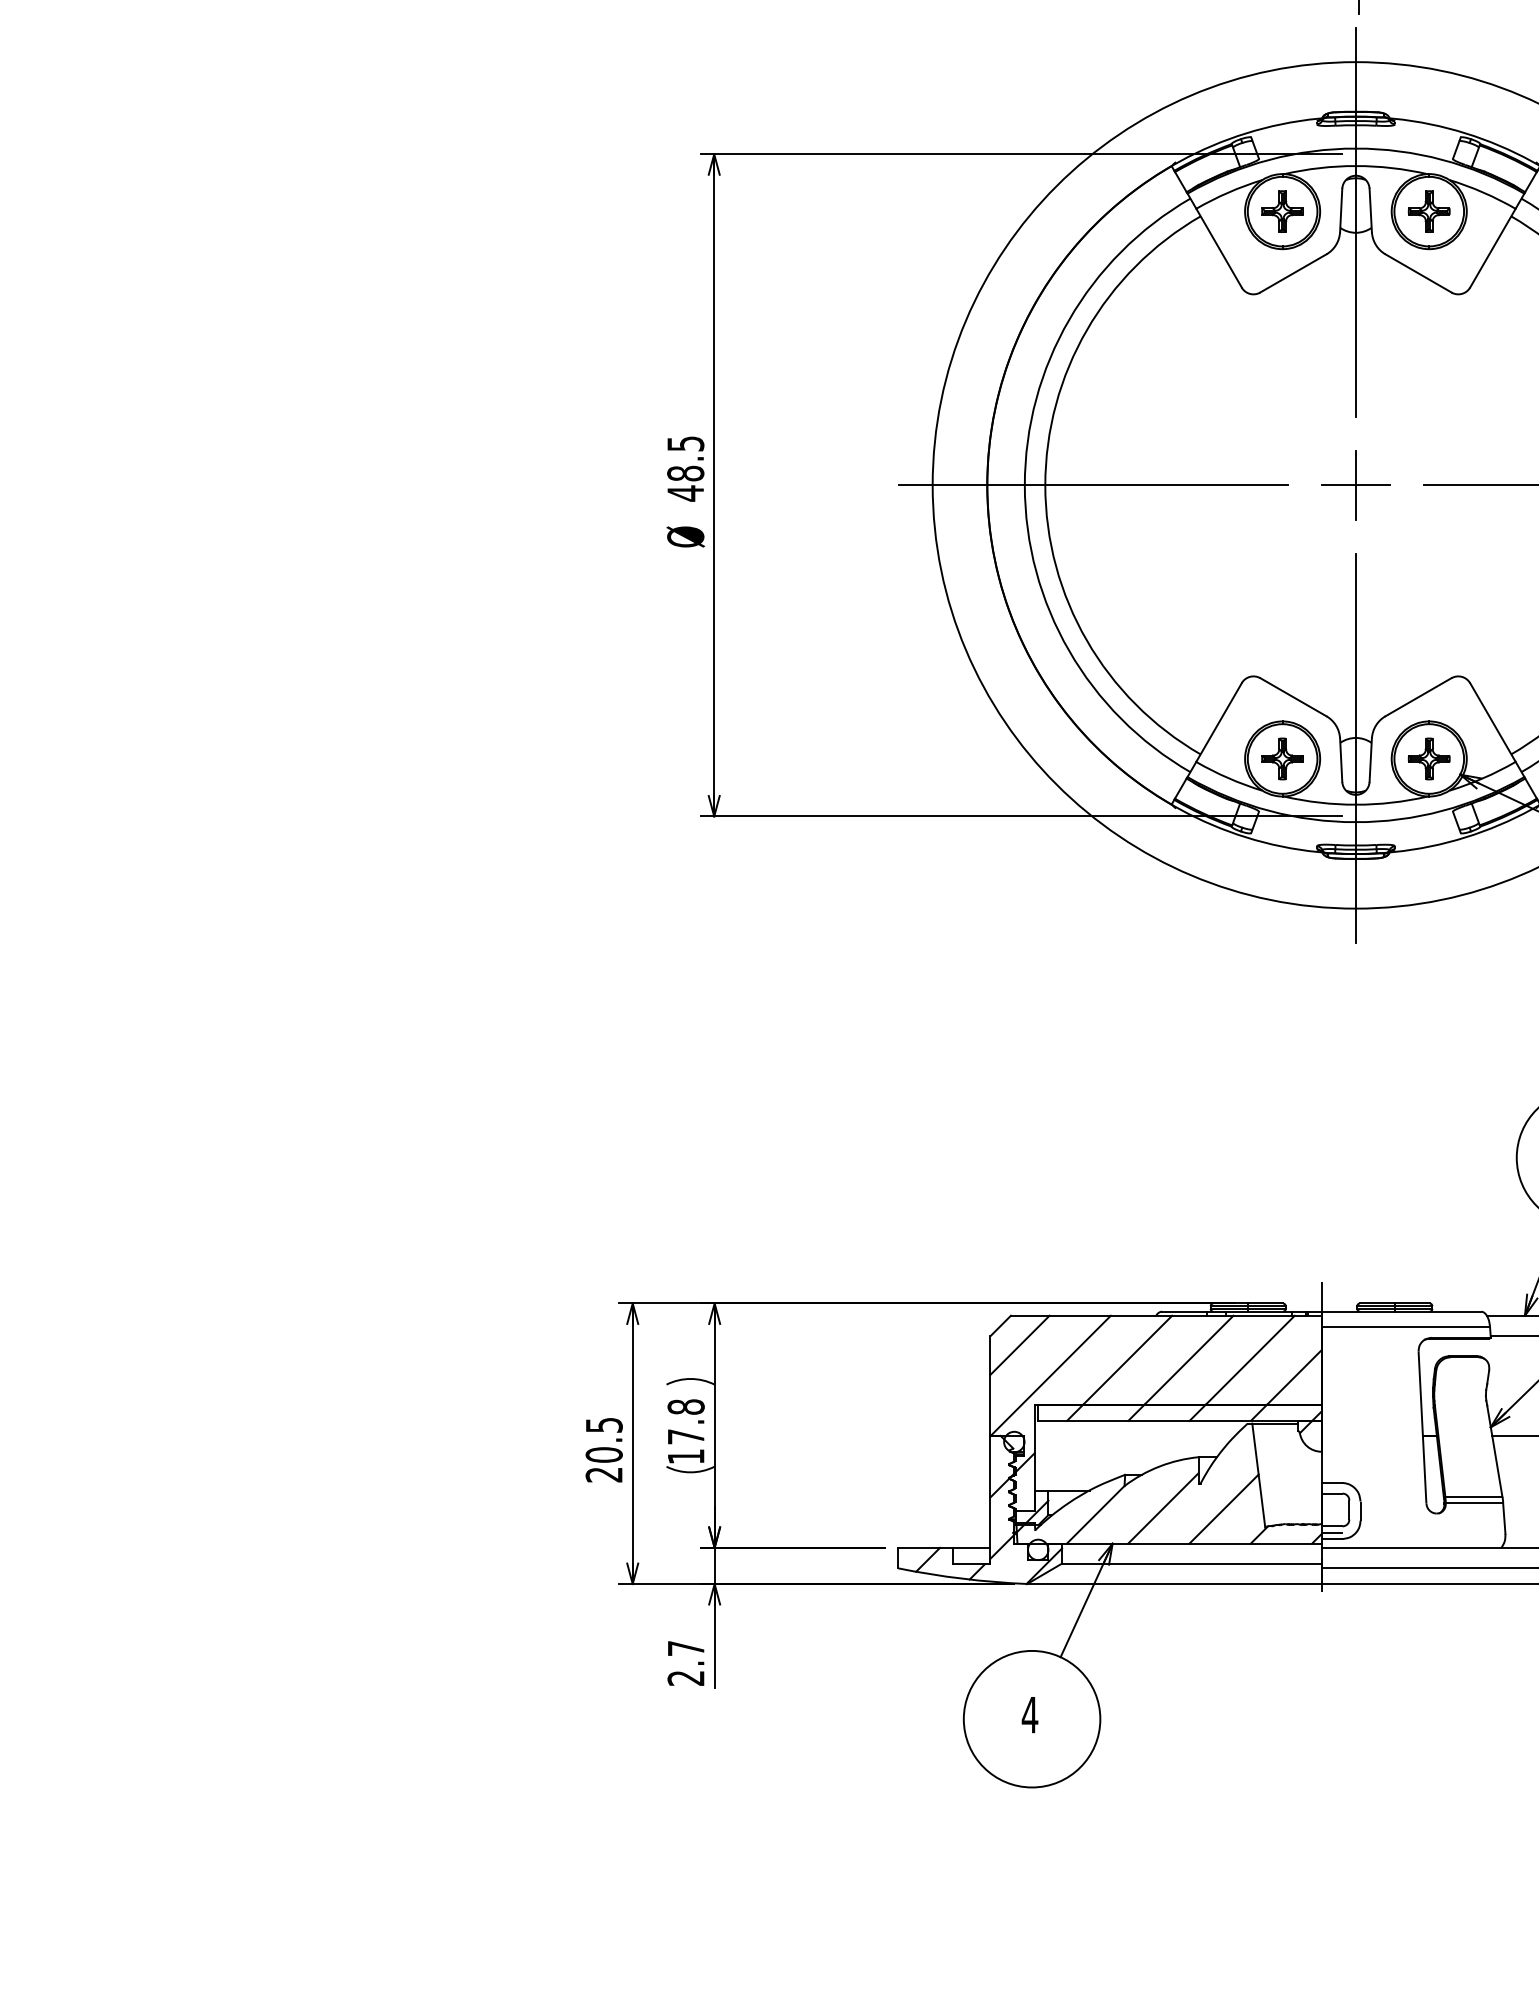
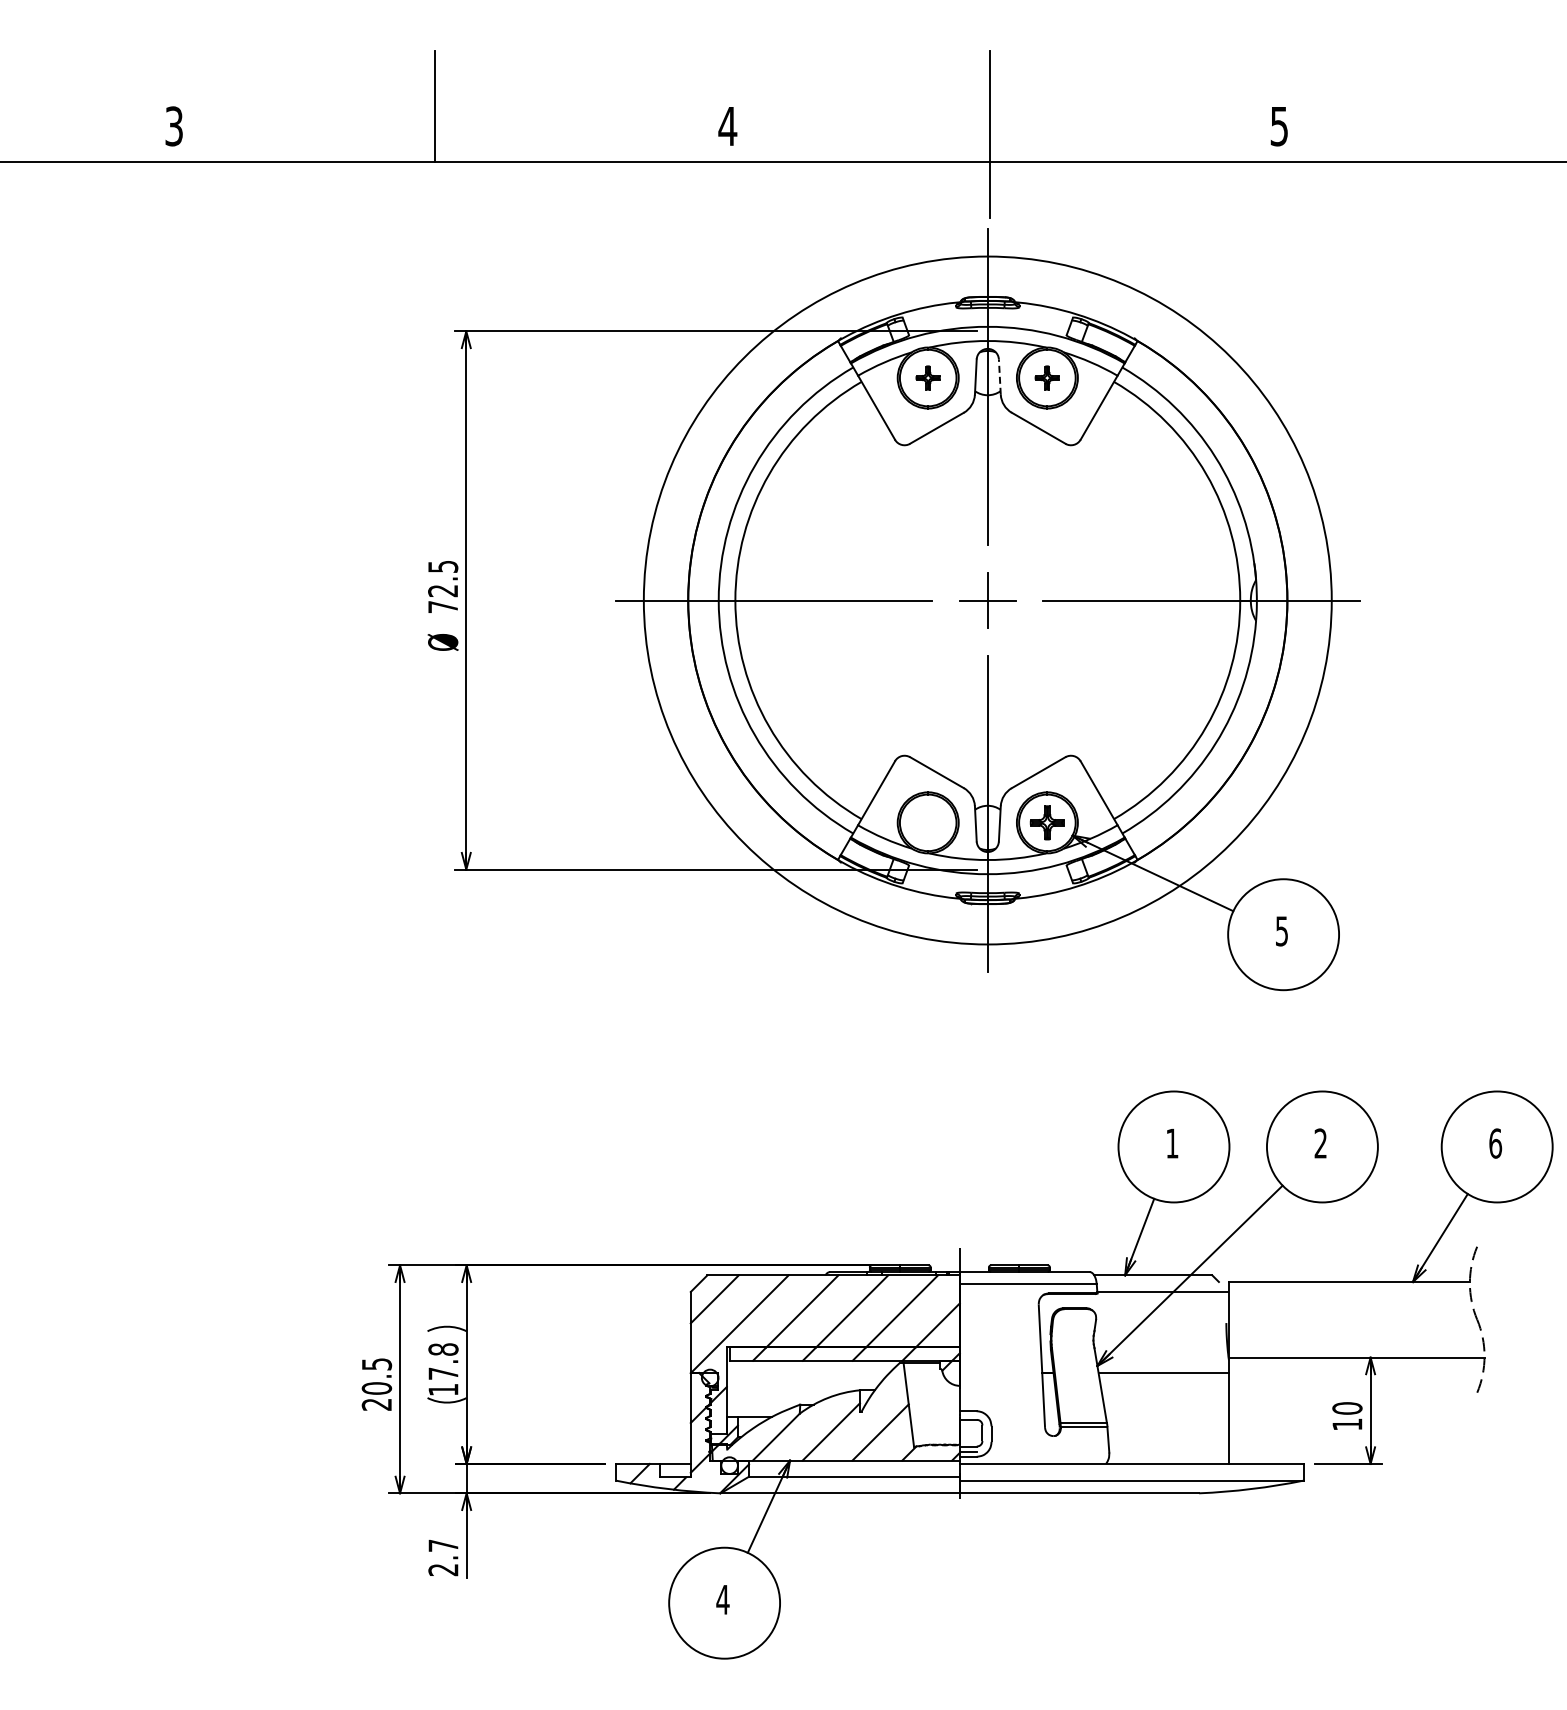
part: (1281, 210) -> (927, 377), size x0.7
line: (1370, 210) -> (999, 377), solid -> dashed
part: (1428, 210) -> (1046, 377), size x0.7
text: (686, 482) -> (443, 598), 48.5 -> 72.5
part: (1281, 758) -> (927, 822), removed

